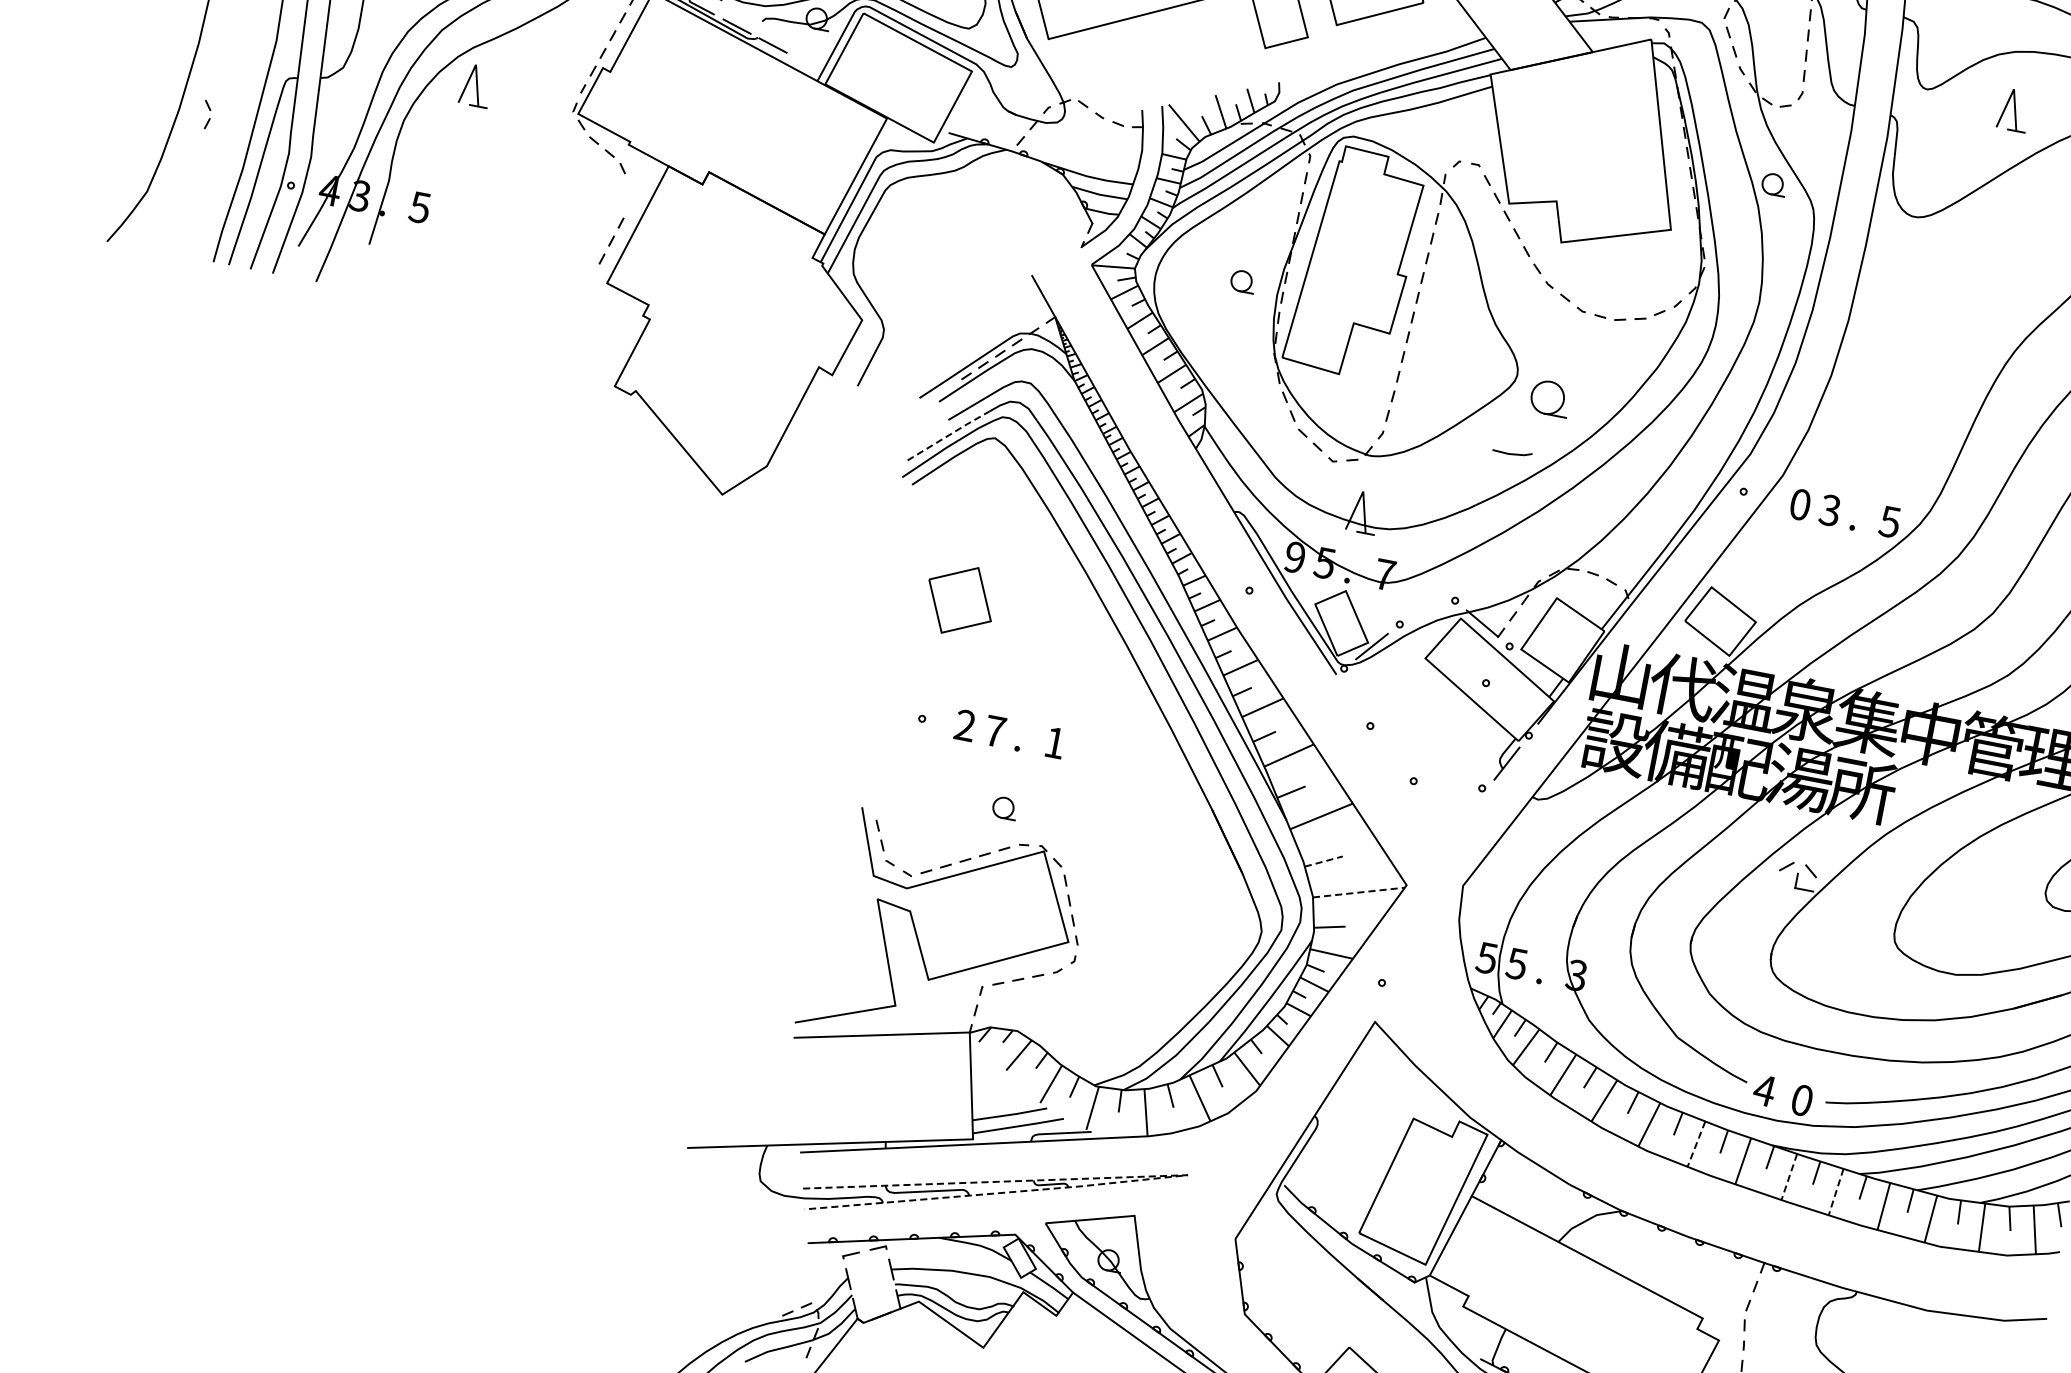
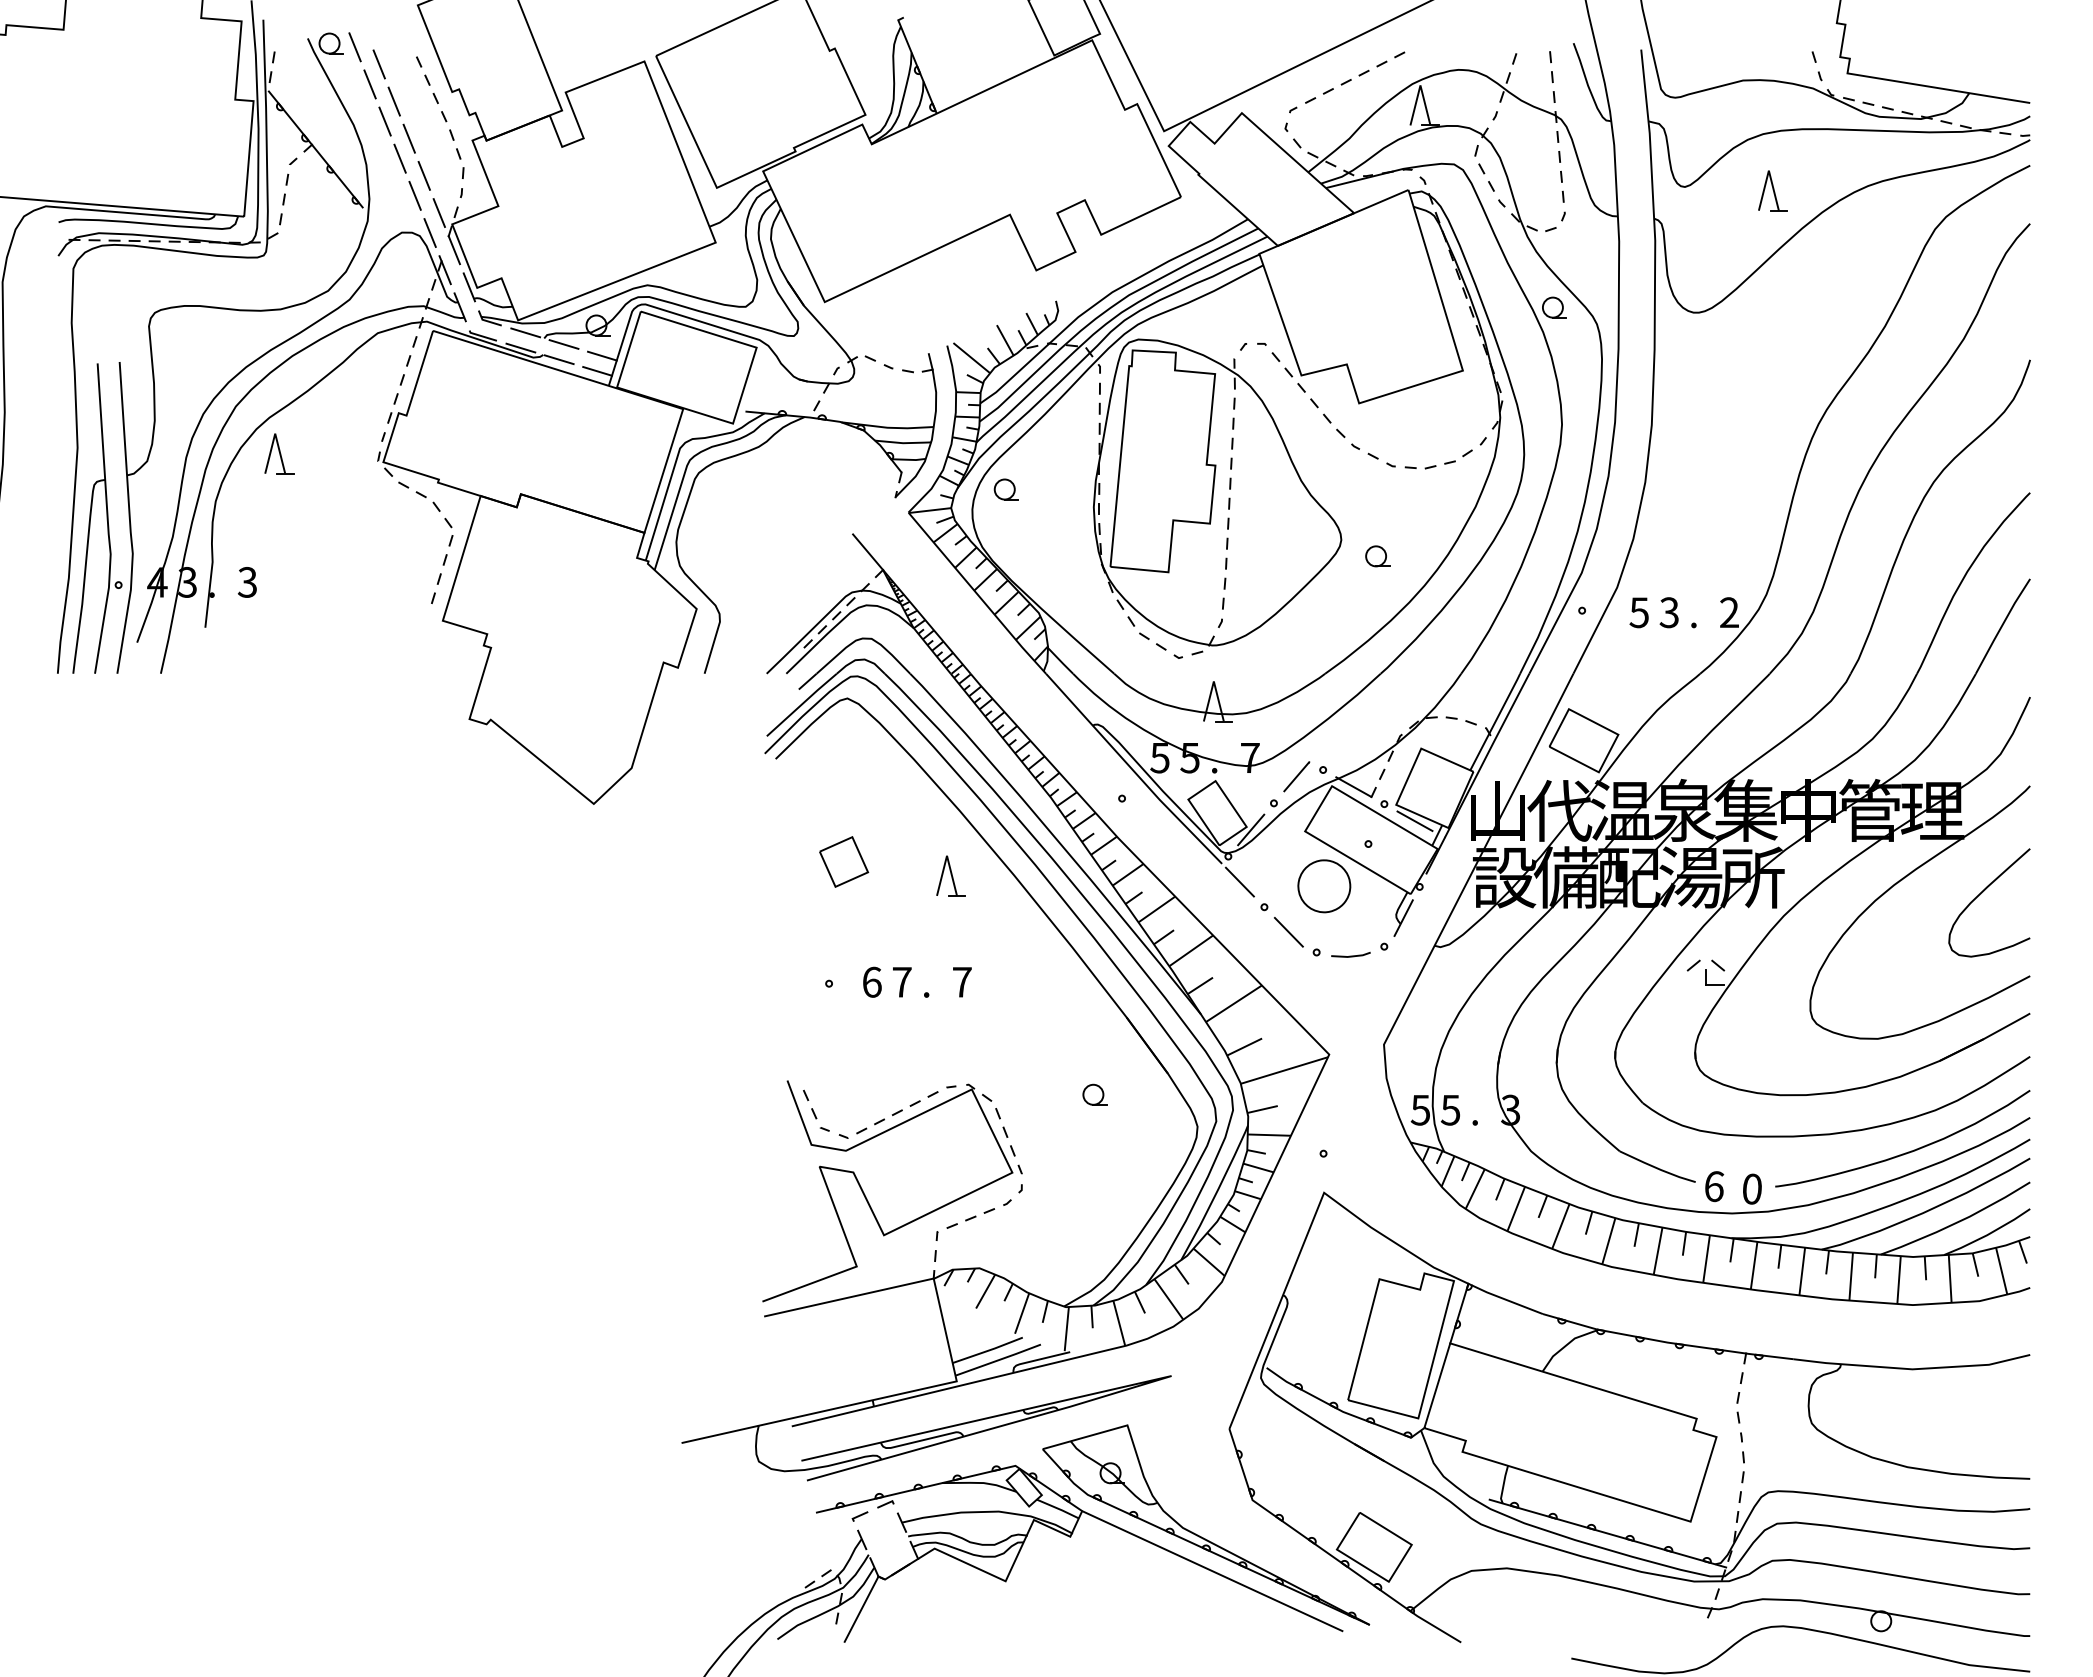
line: (744, 12) -> (525, 332), added
line: (780, 31) -> (563, 344), added
line: (816, 49) -> (602, 355), added
line: (808, 64) -> (597, 371), added
part: (206, 114) -> (448, 532), moved
text: (419, 207) -> (247, 582), 5 -> 3
part: (1242, 281) -> (1005, 489), moved
part: (1550, 398) -> (1377, 556), size x0.62
line: (949, 435) -> (802, 704), dashed -> solid
line: (1511, 453) -> (1350, 955), moved
text: (1799, 504) -> (1638, 612), 0 -> 5
text: (1889, 521) -> (1728, 612), 5 -> 2
text: (1294, 556) -> (1159, 757), 9 -> 5
part: (960, 600) -> (844, 861), size x0.71
line: (1427, 602) -> (1296, 776), added
part: (1063, 634) -> (950, 875), added
line: (1536, 669) -> (1414, 821), added
line: (1350, 695) -> (1239, 881), added
part: (1434, 716) -> (1324, 886), added
text: (964, 724) -> (871, 981), 2 -> 6
text: (1055, 743) -> (962, 982), 1 -> 7
line: (1389, 754) -> (1288, 931), added
part: (1004, 807) -> (1094, 1094), moved
line: (1324, 861) -> (1245, 1046), dashed -> solid
line: (1359, 892) -> (1284, 1070), dashed -> solid
text: (1764, 1090) -> (1713, 1186), 4 -> 6
line: (1696, 1144) -> (1658, 1251), dashed -> solid
line: (1186, 1175) -> (1170, 1376), dashed -> solid
line: (1789, 1177) -> (1754, 1266), dashed -> solid
line: (1836, 1192) -> (1802, 1271), dashed -> solid

